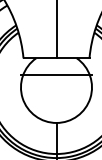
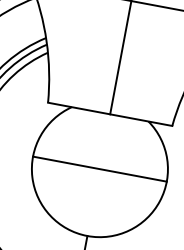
line: (56, 75) -> (99, 169), moved

